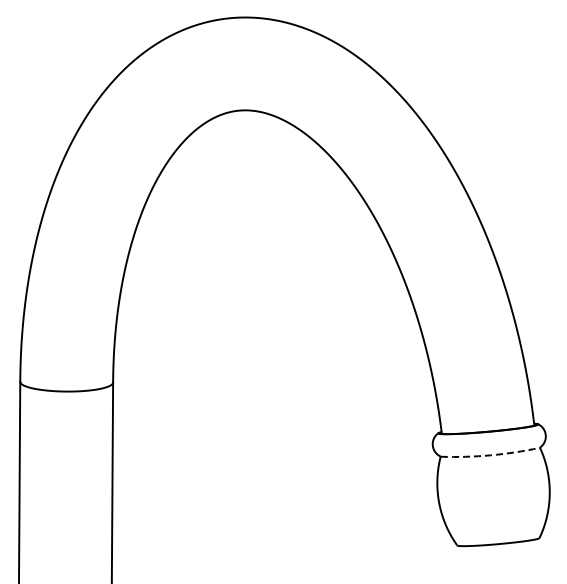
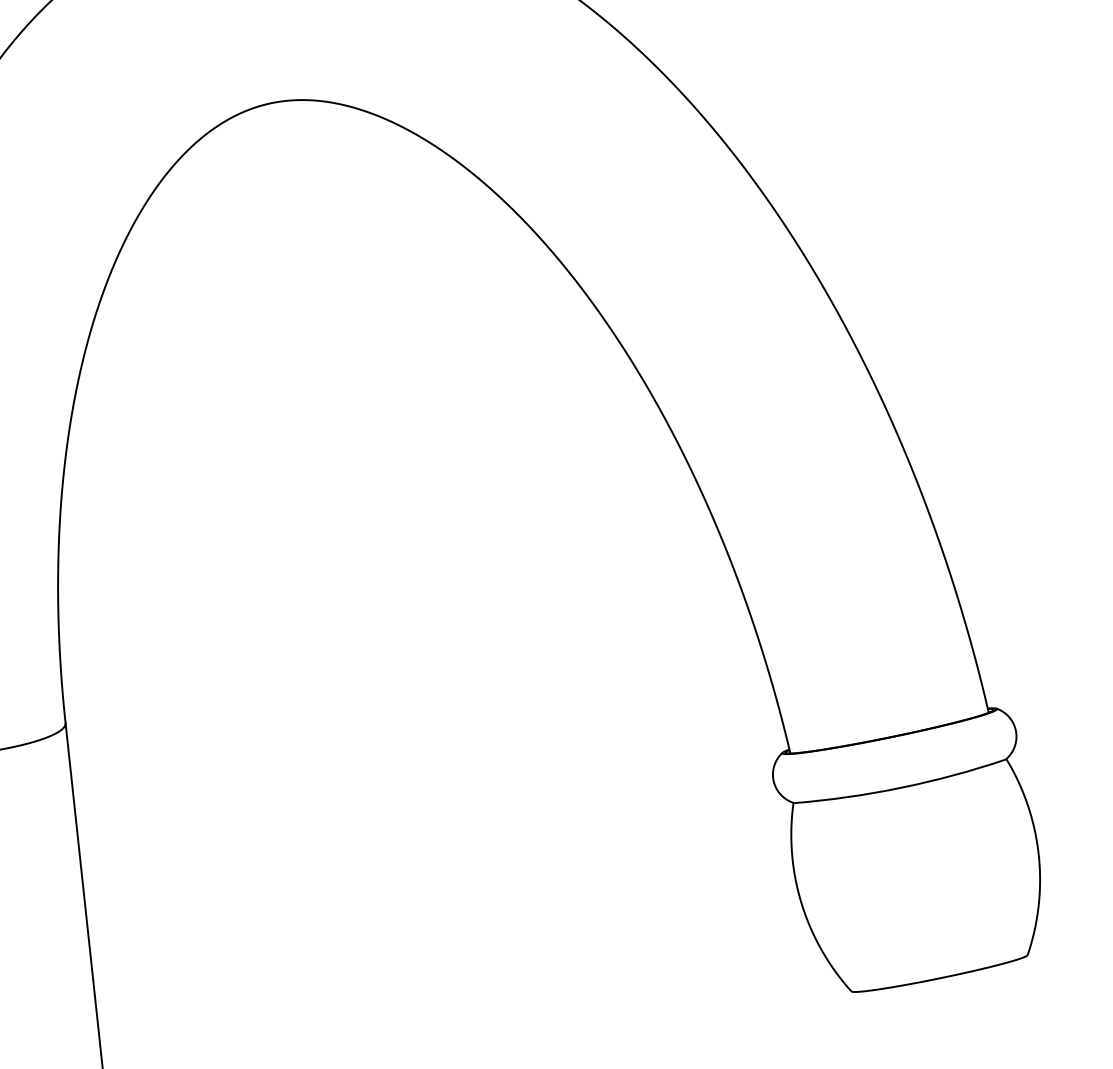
arc: (490, 455) -> (901, 788), dashed -> solid

